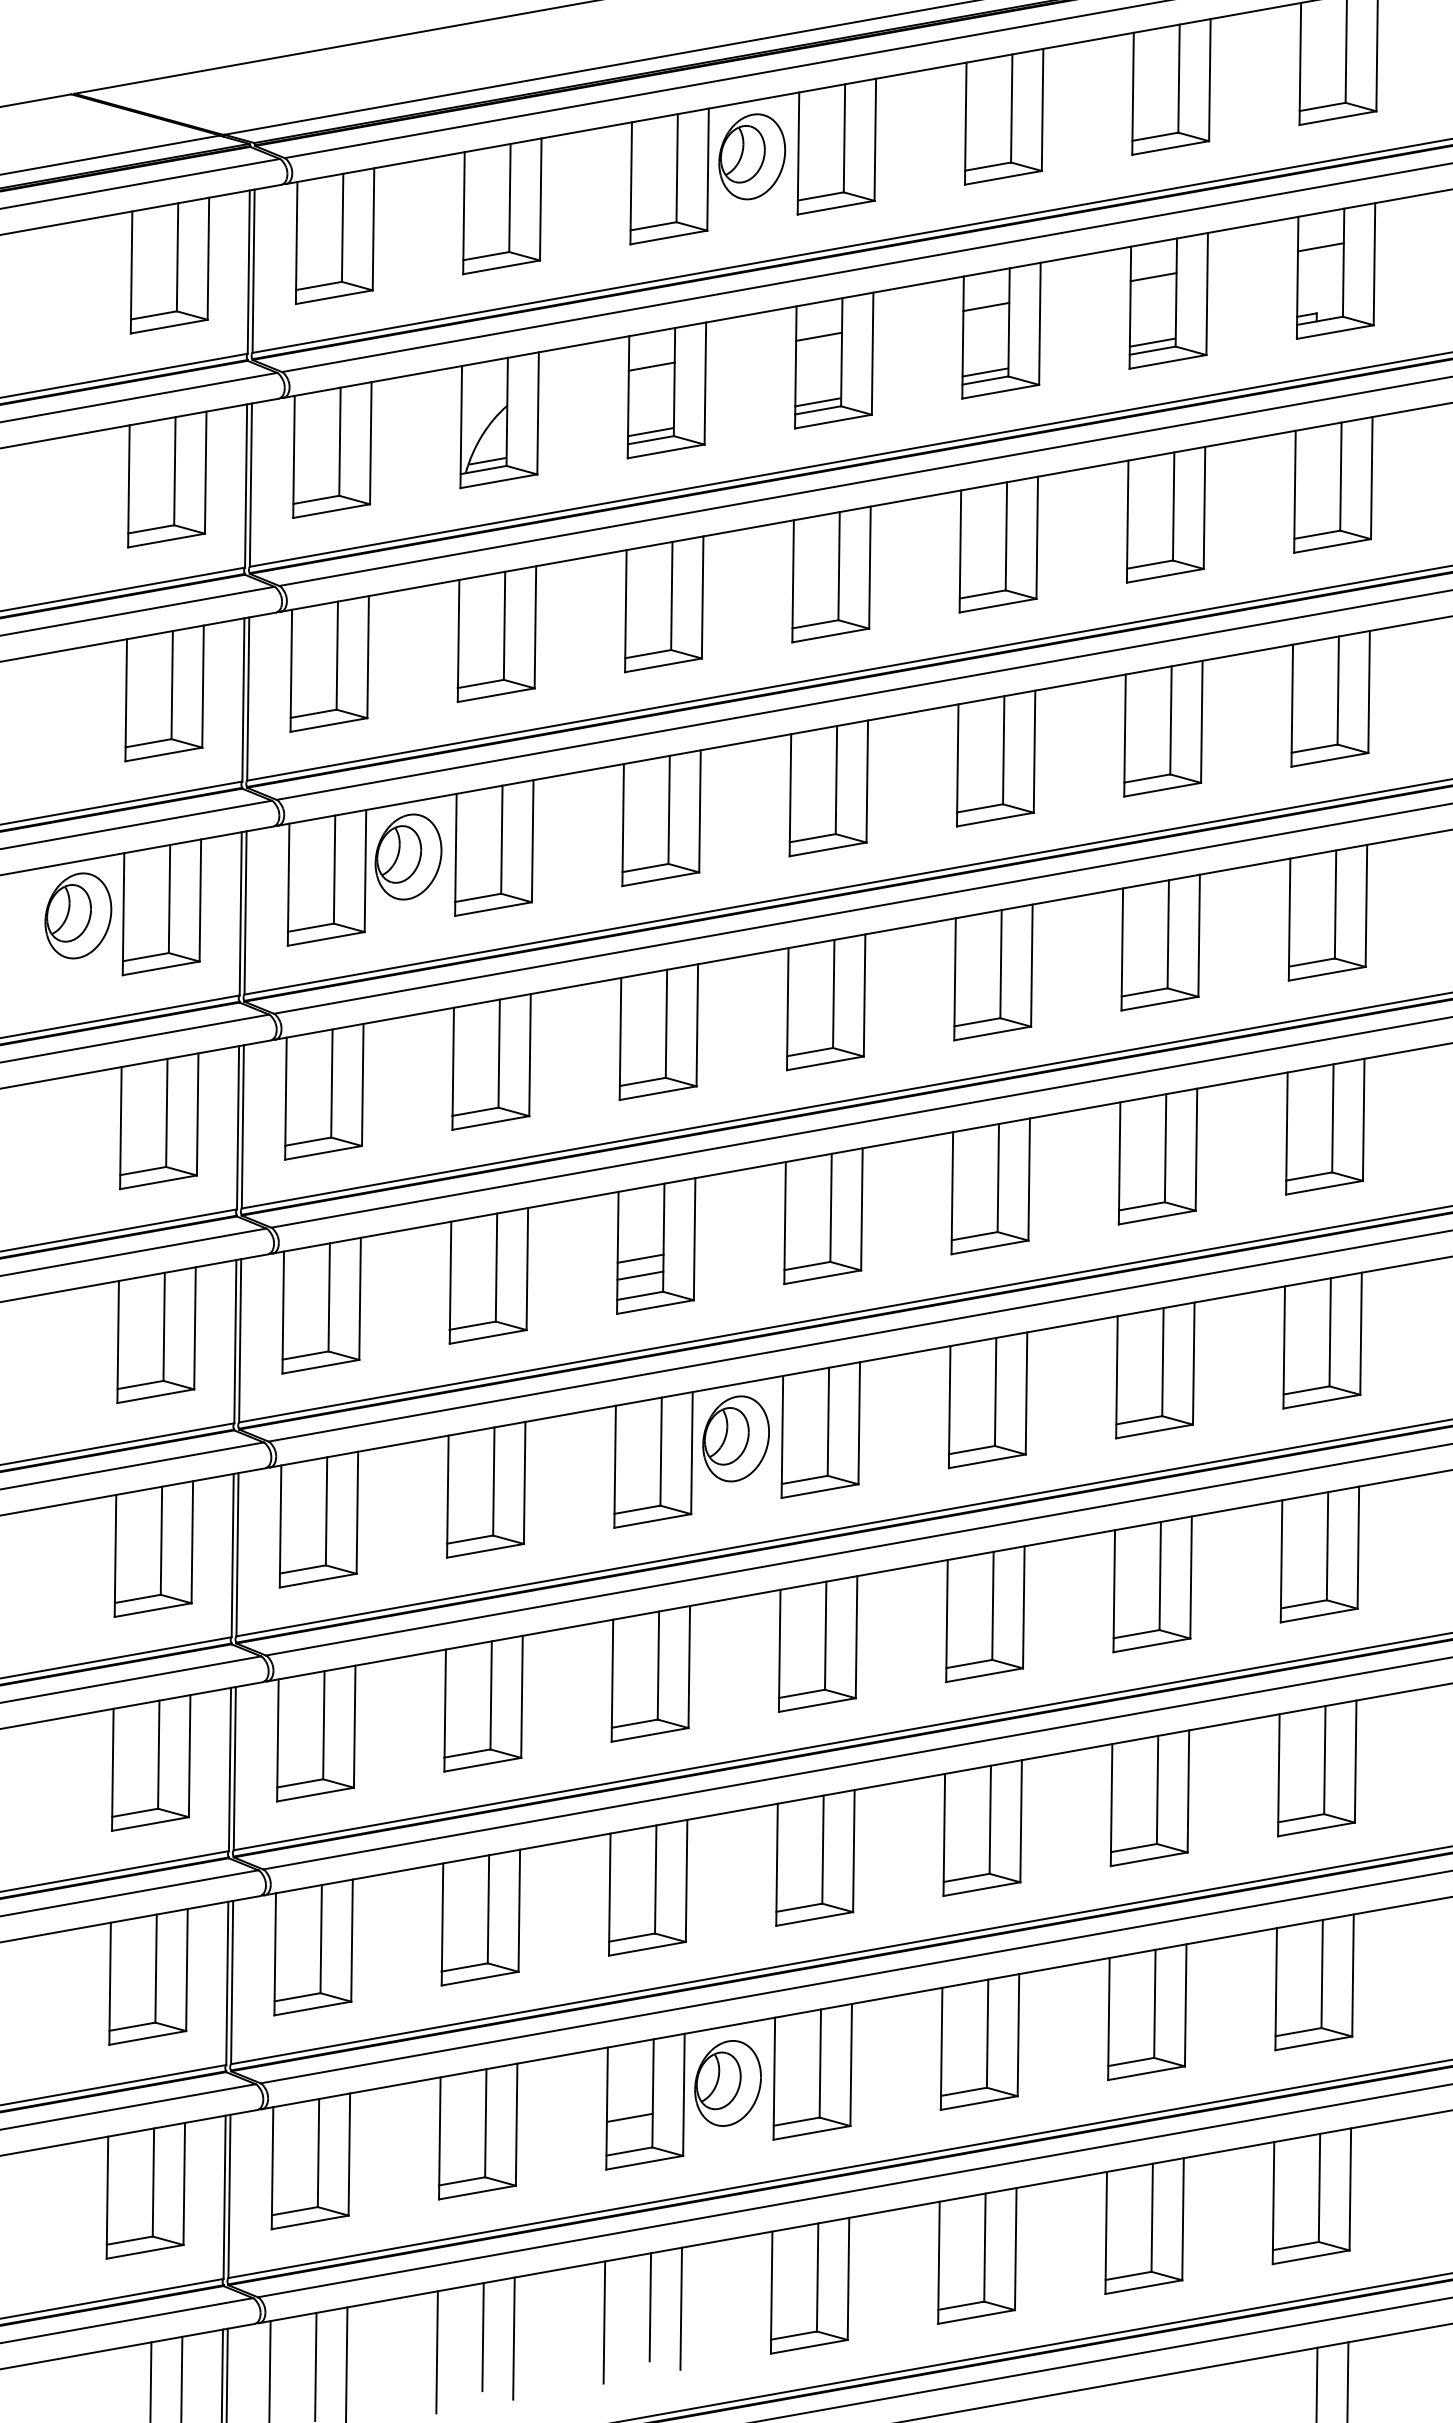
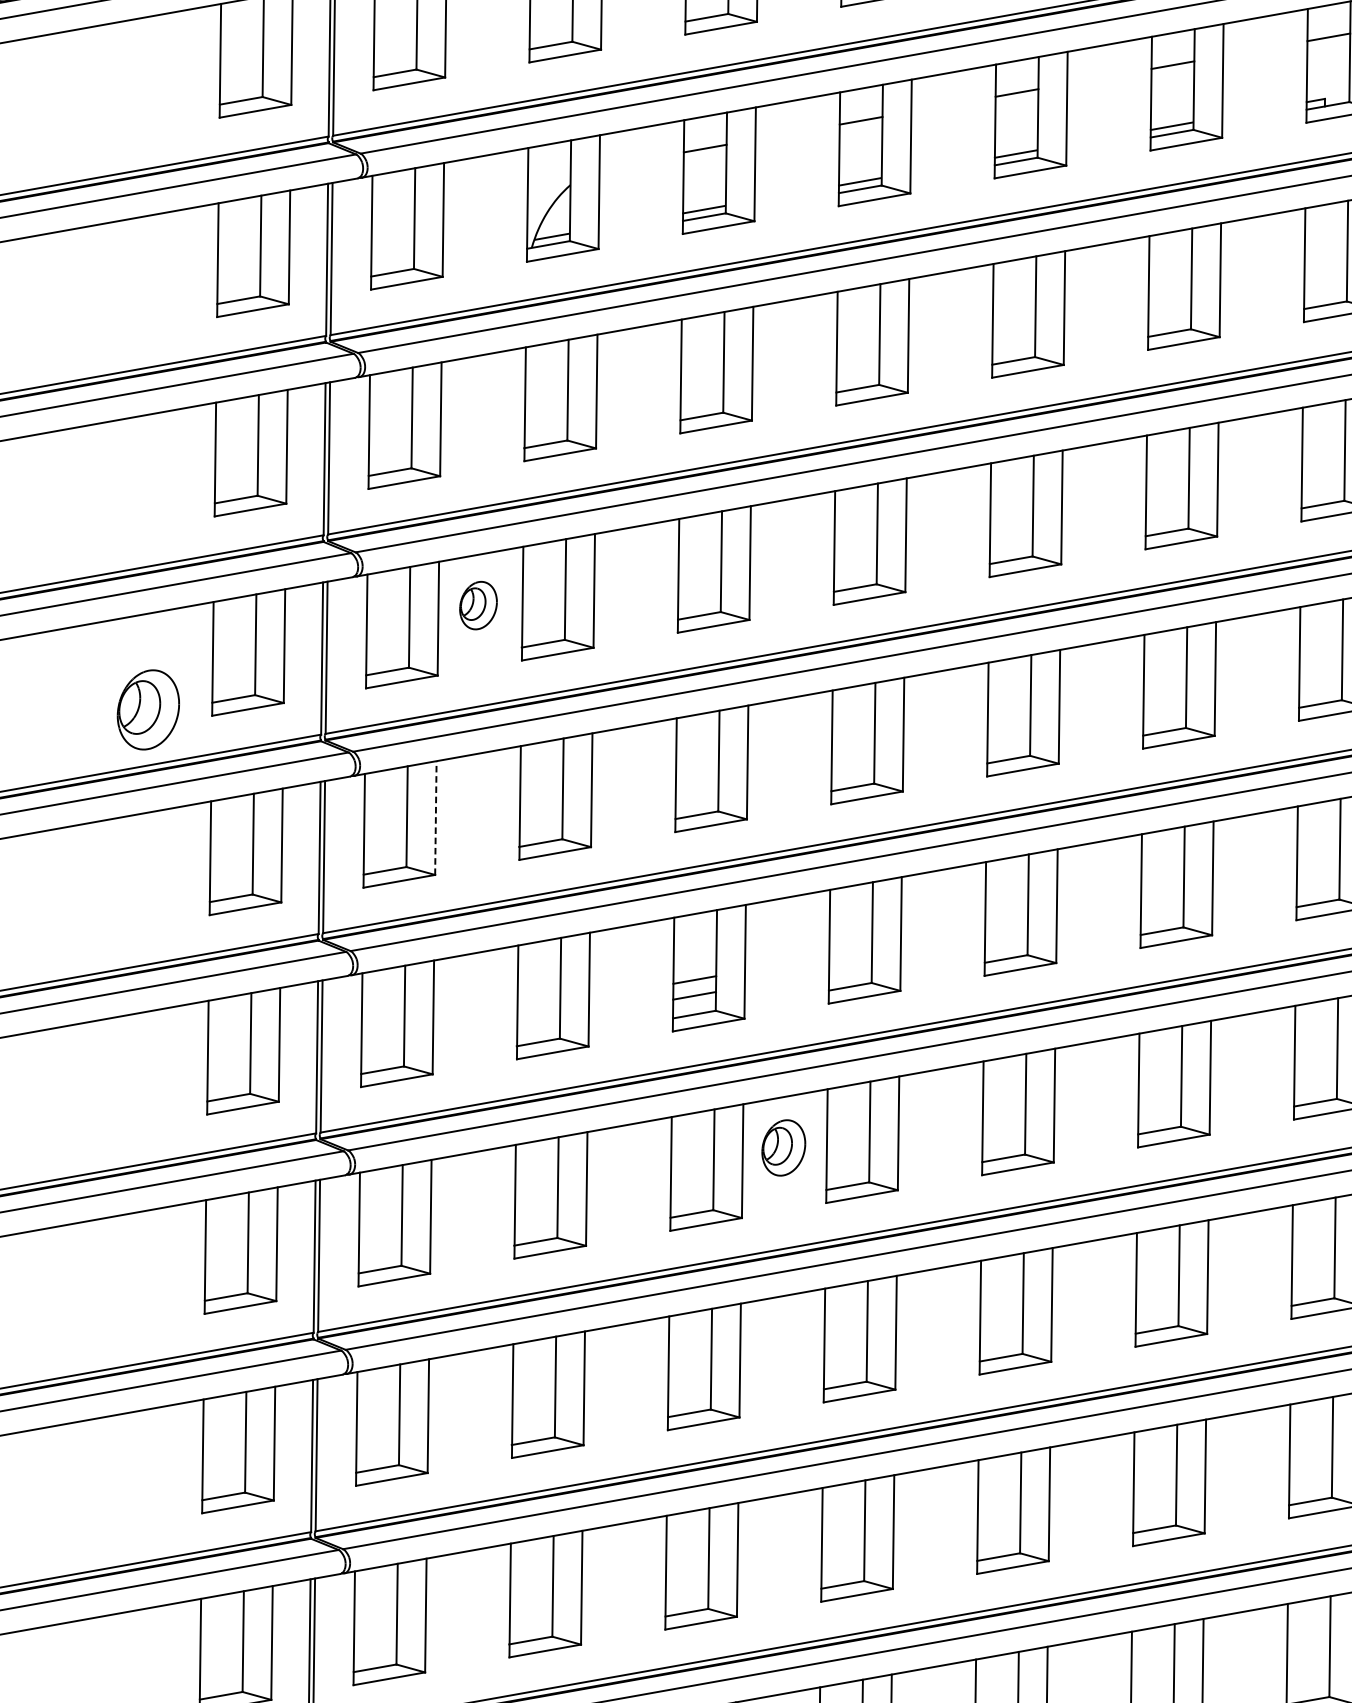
part: (408, 856) -> (478, 605), size x0.6
part: (78, 915) -> (148, 709), moved
line: (362, 1084) -> (435, 817), solid -> dashed
part: (735, 1438) -> (783, 1147), size x0.7

